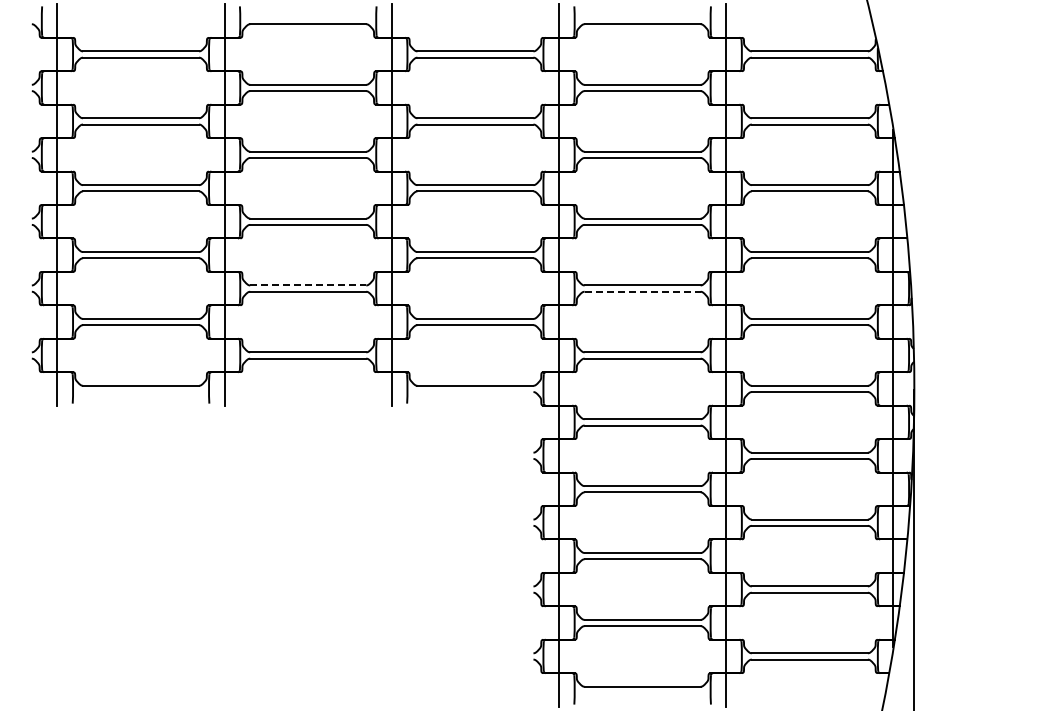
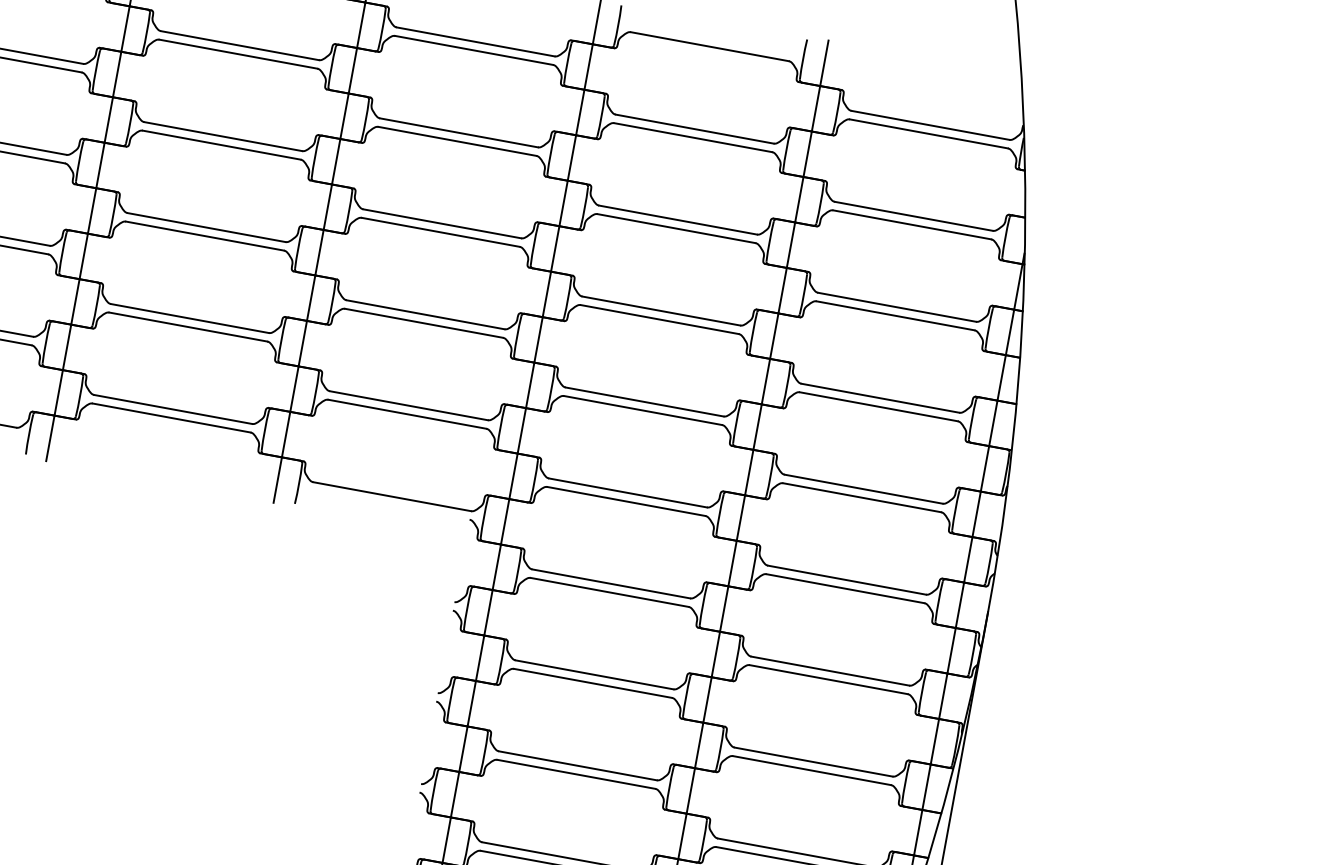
line: (308, 285) -> (190, 318), dashed -> solid
line: (643, 291) -> (644, 410), dashed -> solid

